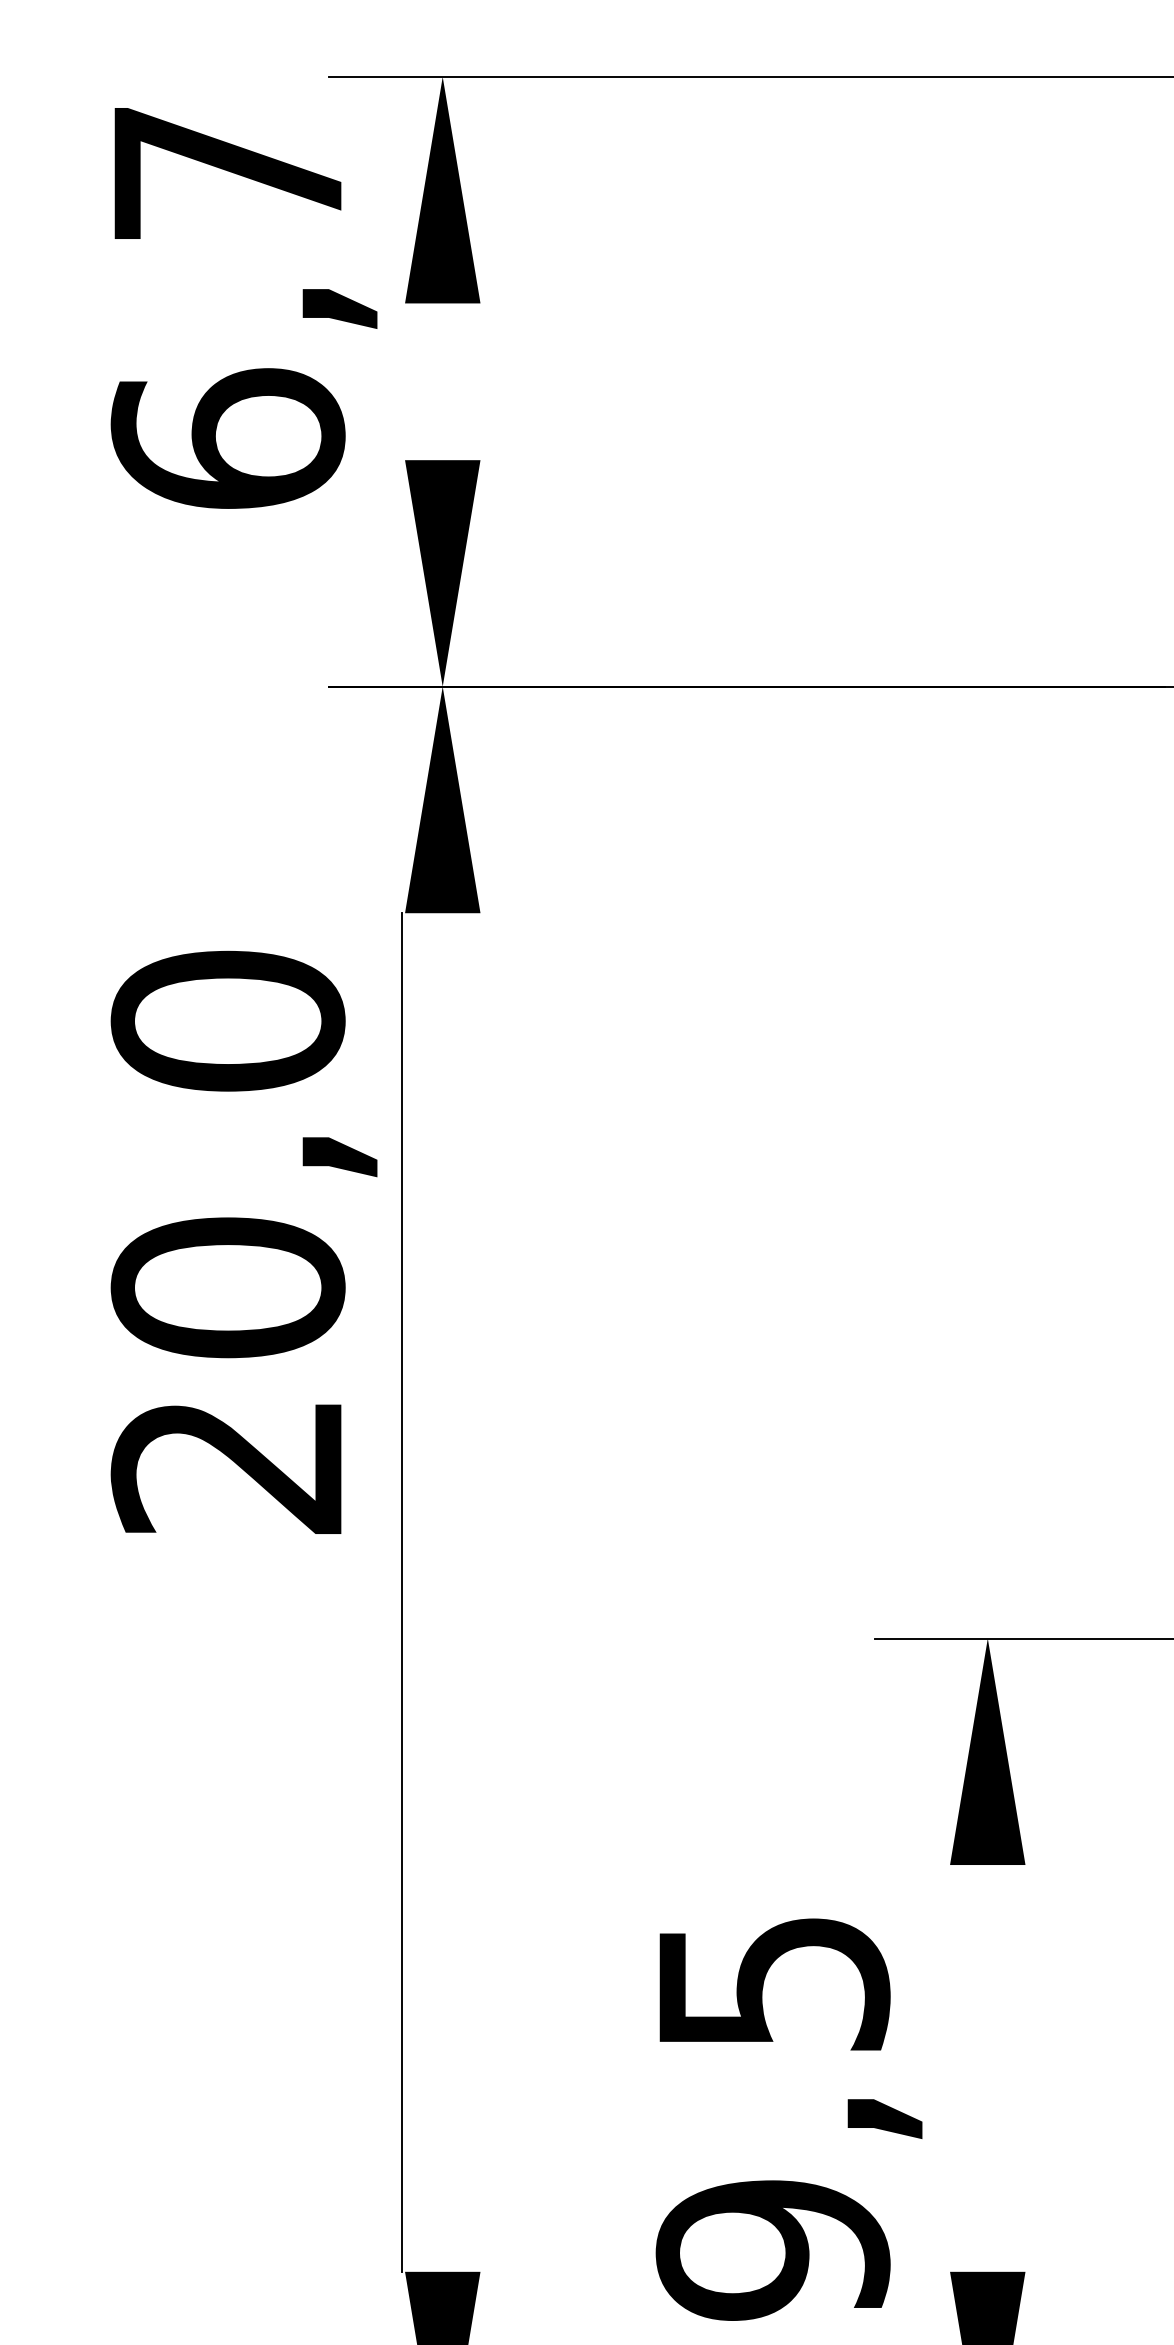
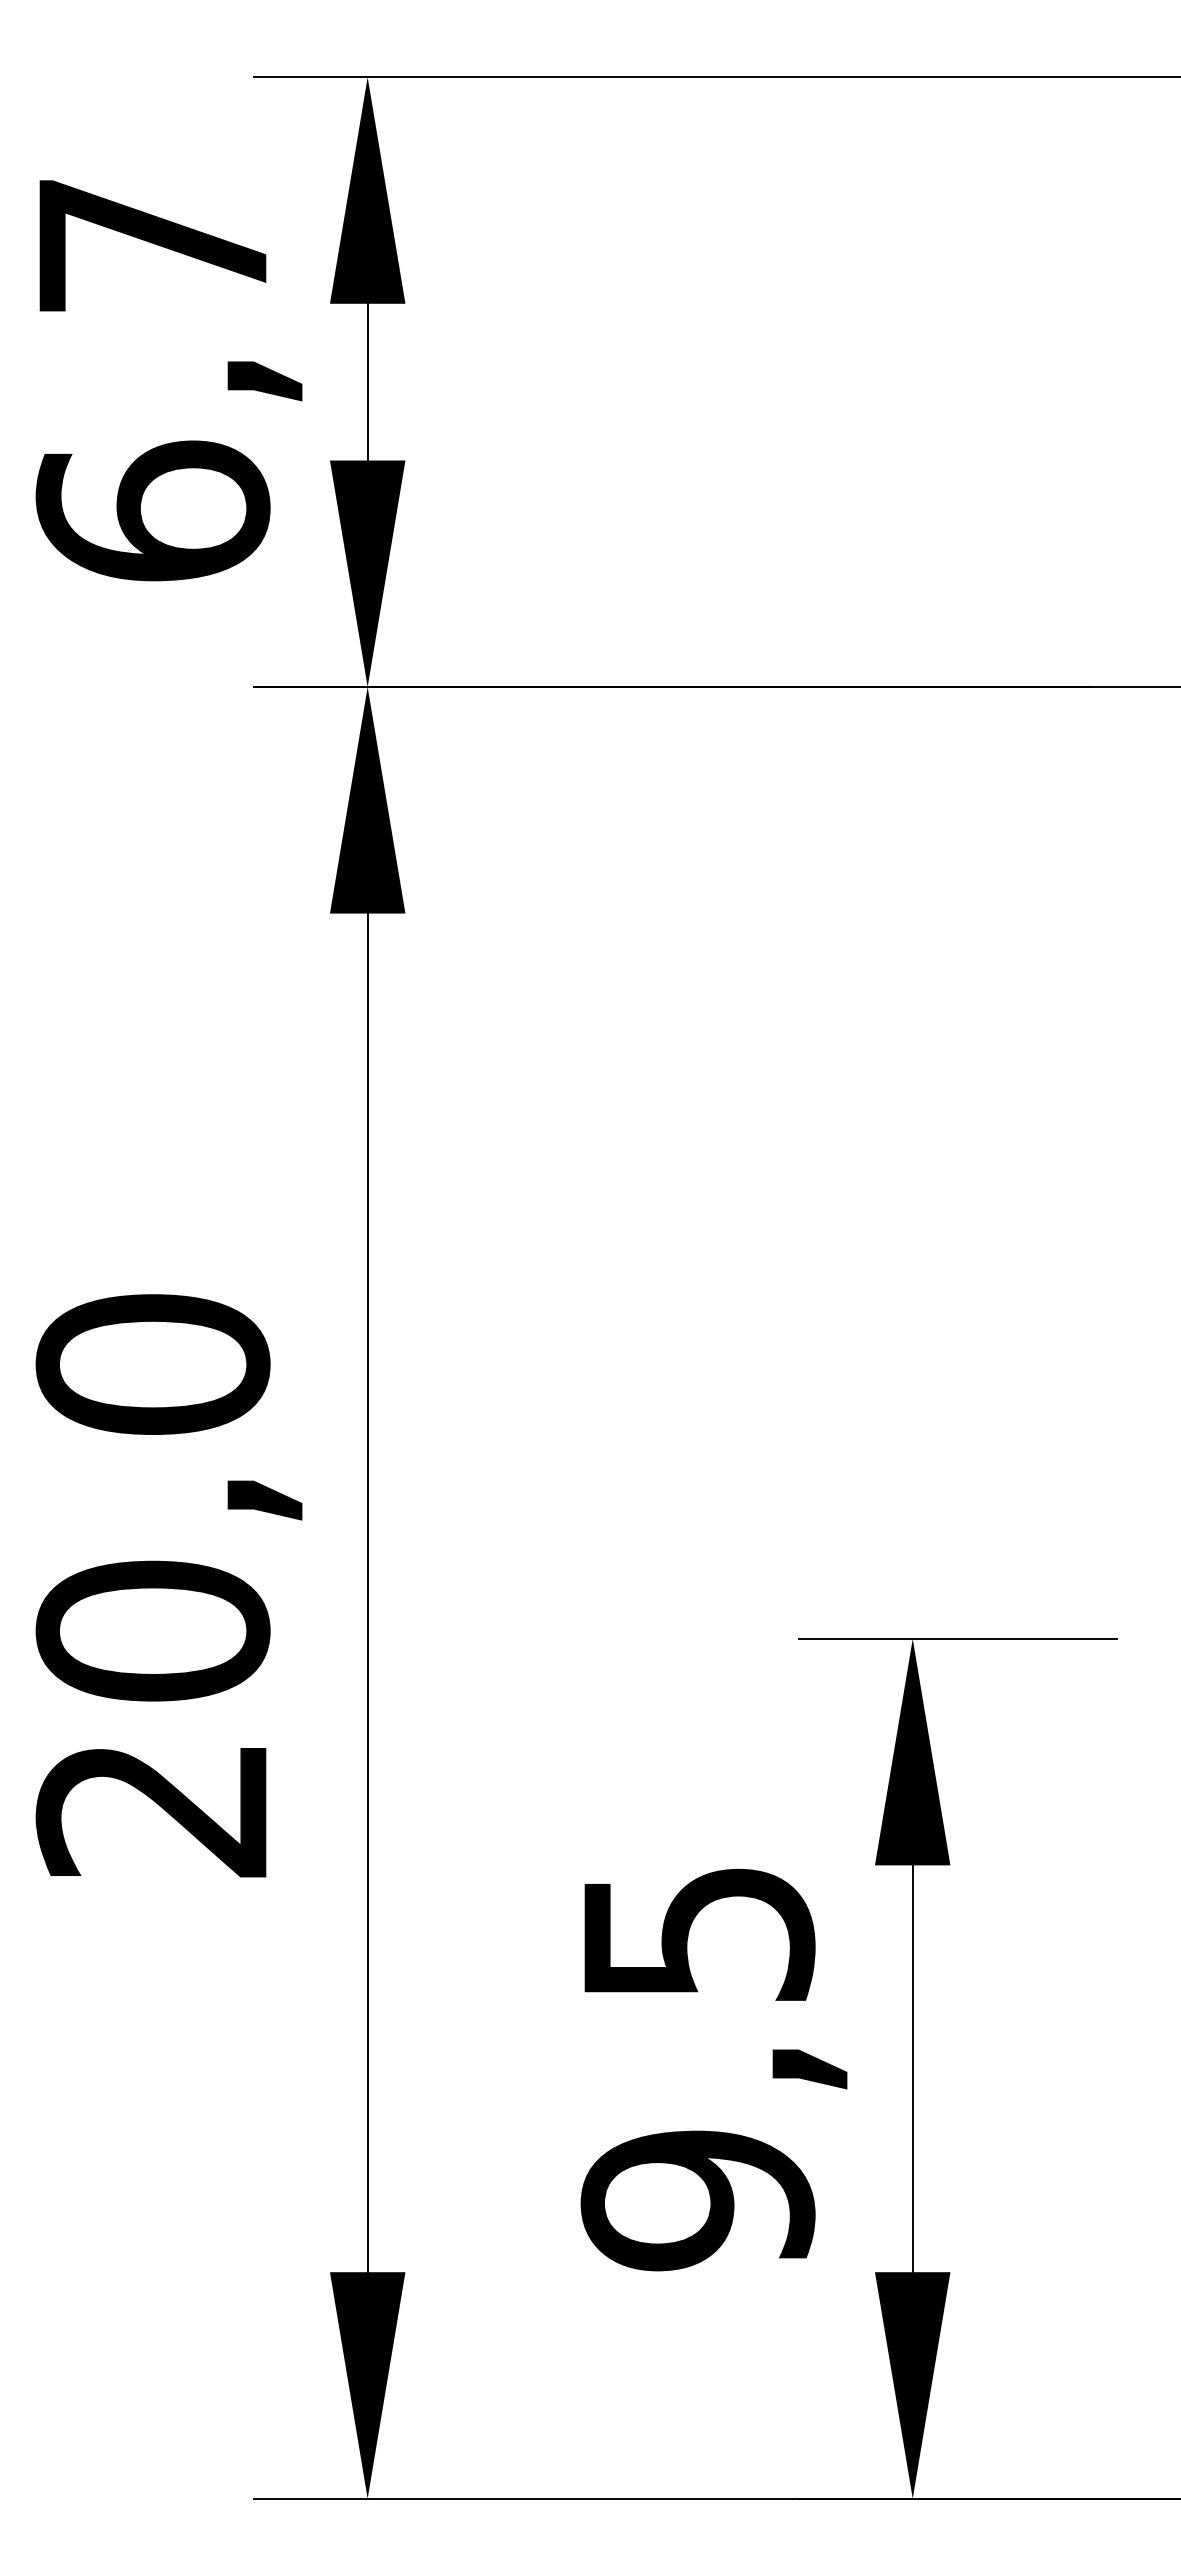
text: (243, 308) -> (168, 380), moved
line: (442, 381) -> (367, 381), added
text: (243, 1242) -> (168, 1585), moved
line: (401, 1592) -> (367, 1592), moved
line: (987, 2068) -> (912, 2068), added
text: (788, 2119) -> (713, 2069), moved

